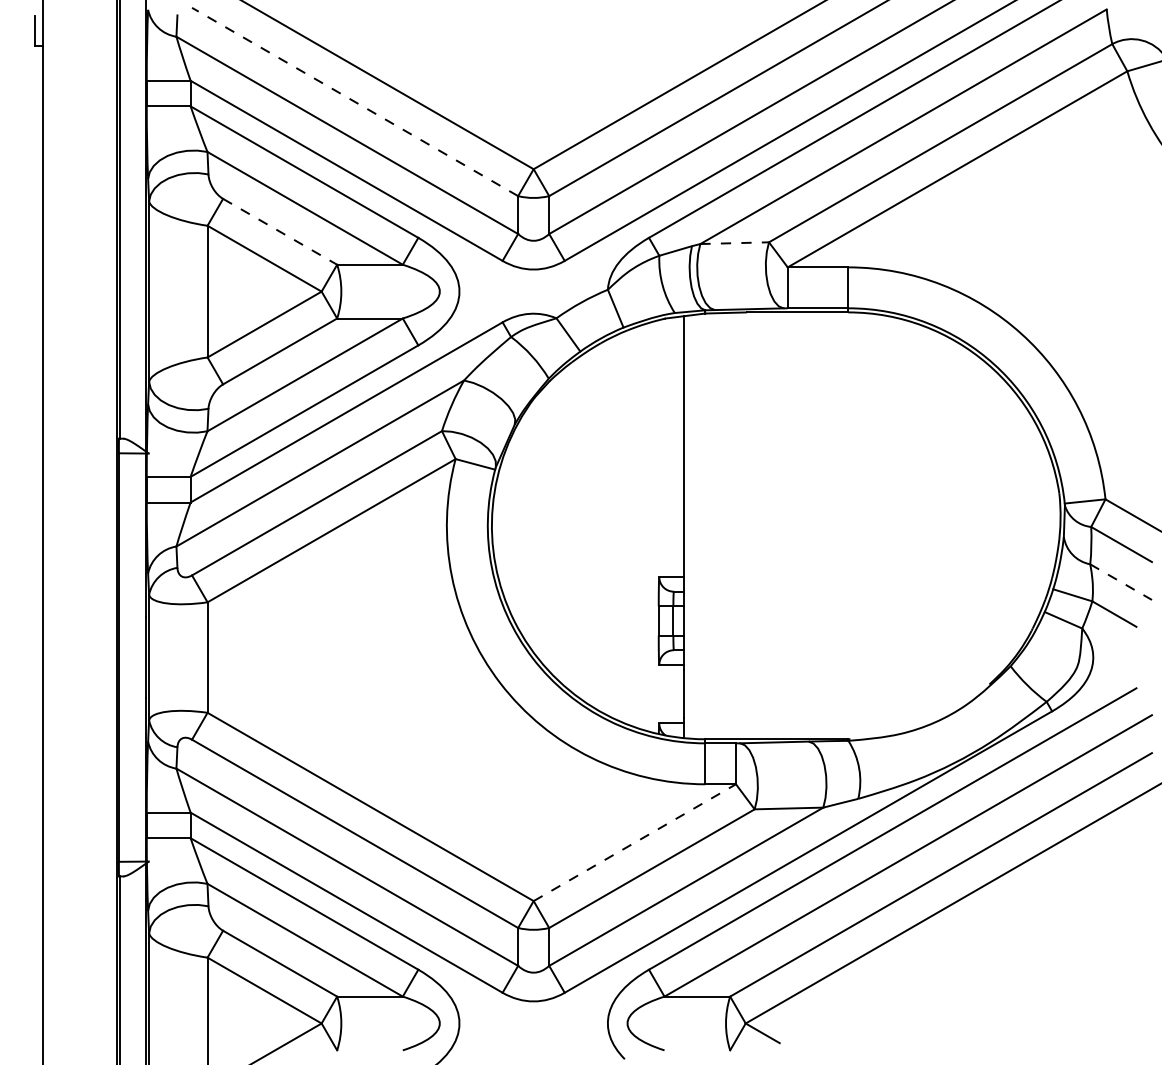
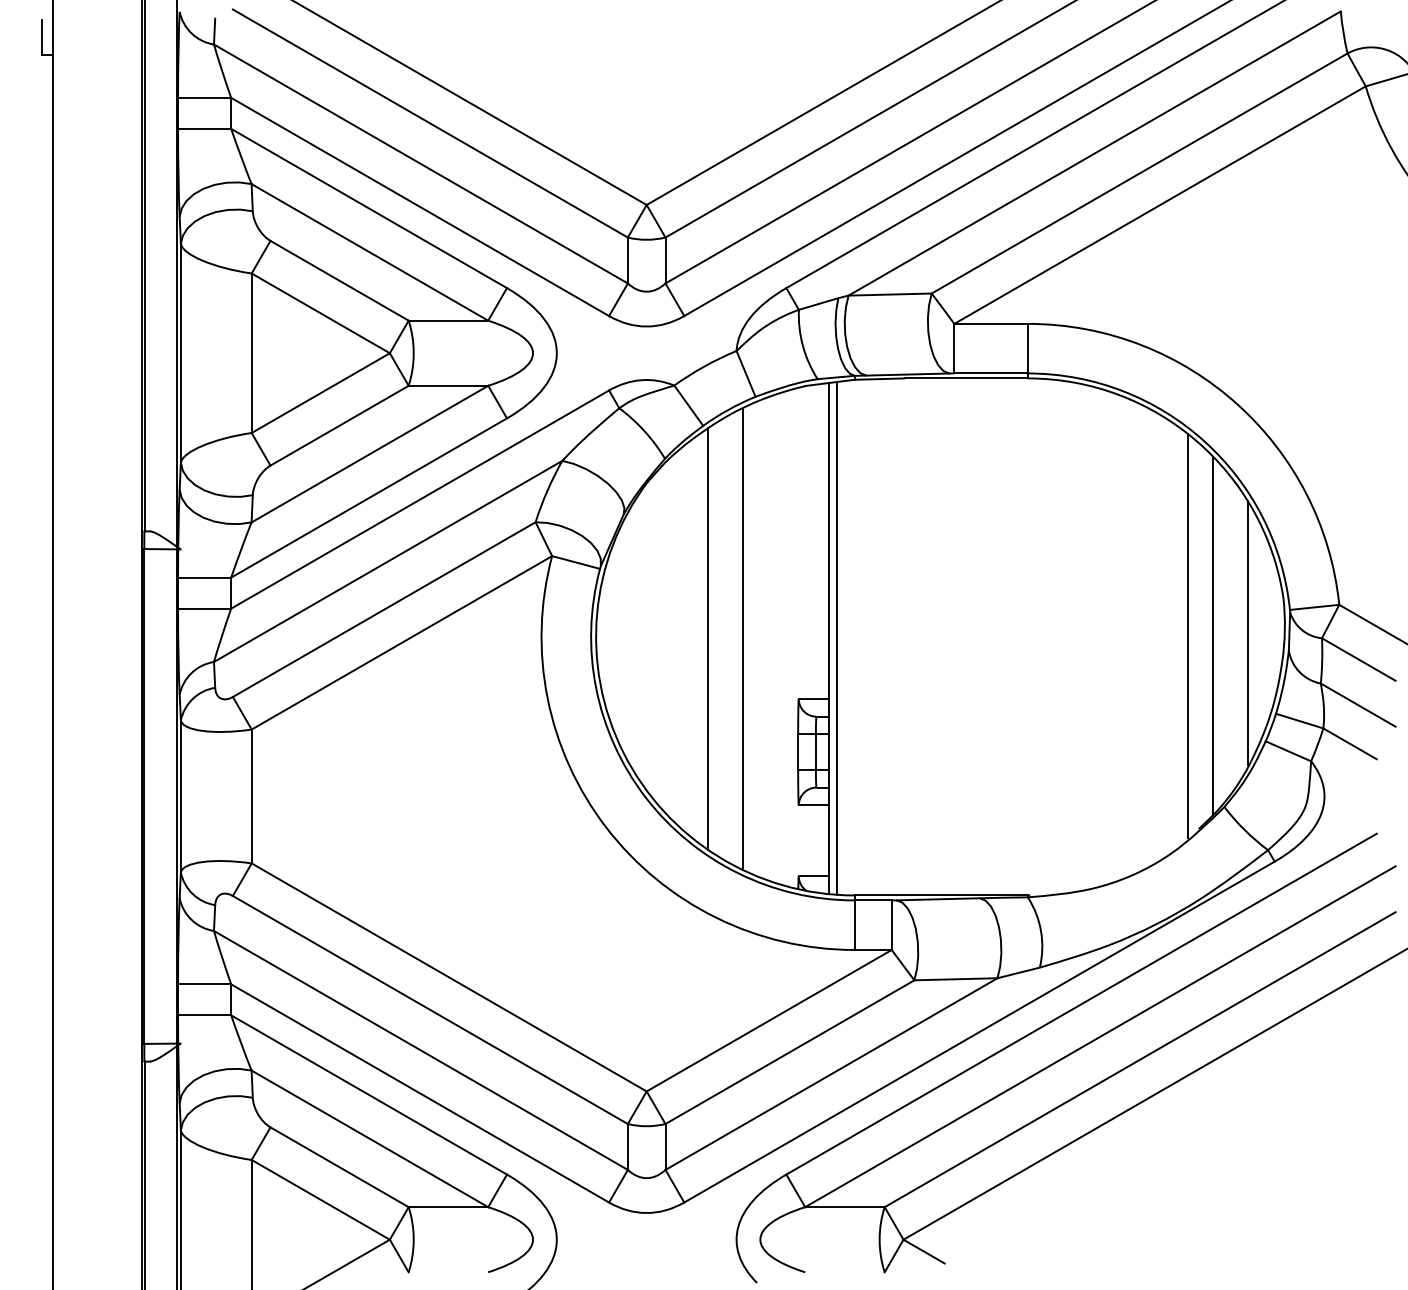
line: (354, 101) -> (429, 123), dashed -> solid
line: (280, 231) -> (339, 280), dashed -> solid
line: (734, 243) -> (890, 294), dashed -> solid
line: (1029, 522) -> (1247, 632), added
line: (980, 524) -> (1187, 635), added
line: (1001, 524) -> (1213, 635), added
line: (583, 527) -> (707, 638), added
line: (613, 527) -> (743, 638), added
line: (690, 527) -> (836, 638), added
line: (1121, 582) -> (1358, 705), dashed -> solid
line: (635, 842) -> (769, 1020), dashed -> solid

